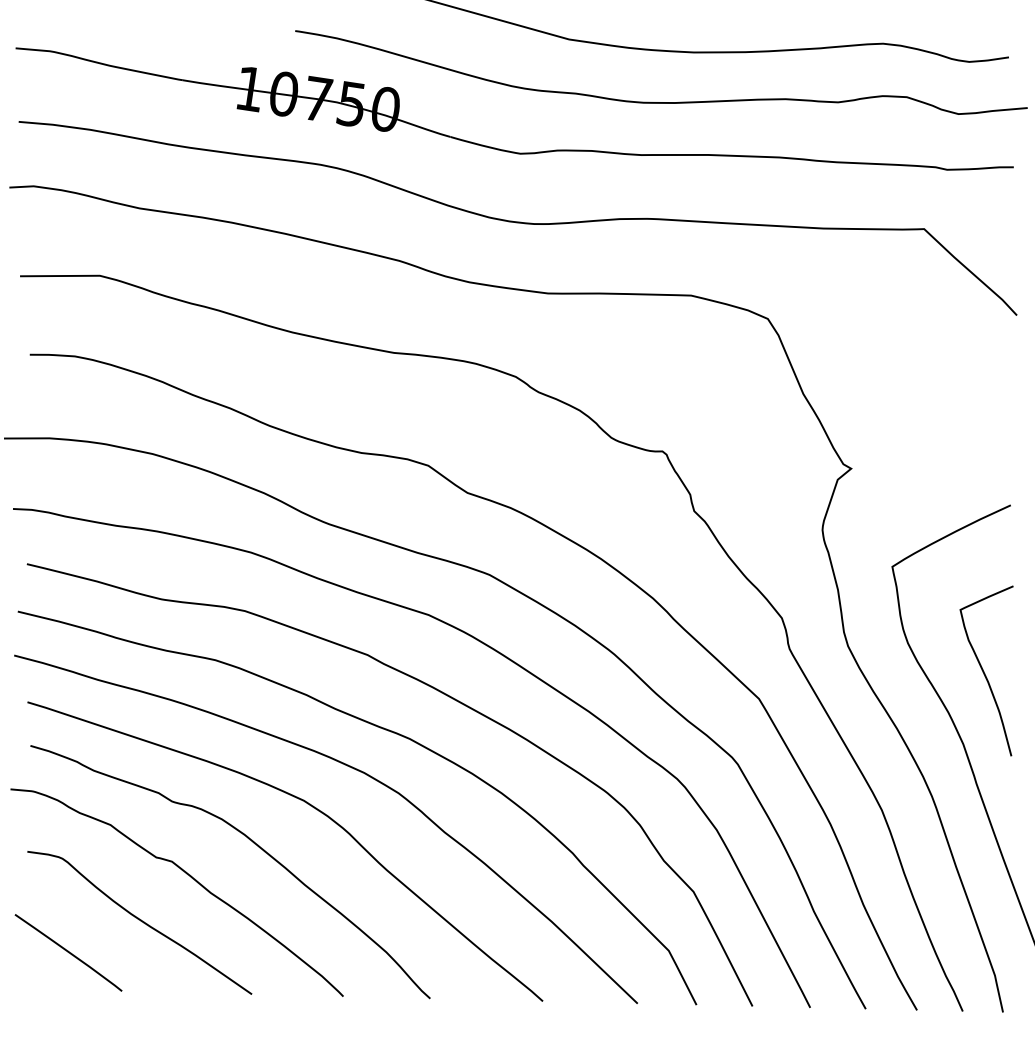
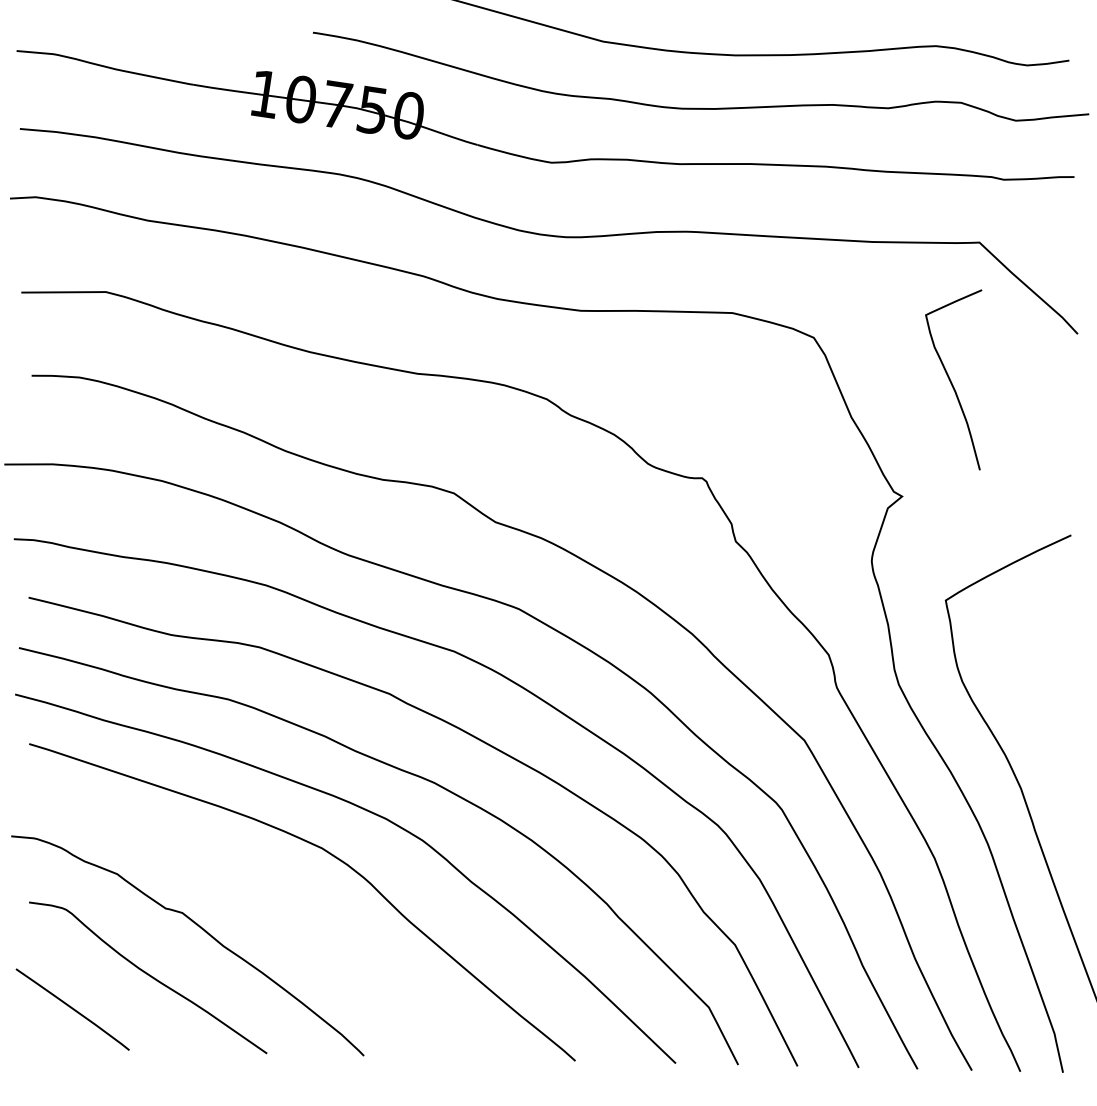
curve: (984, 671) -> (951, 380), moved
curve: (253, 843) -> (268, 893), removed

